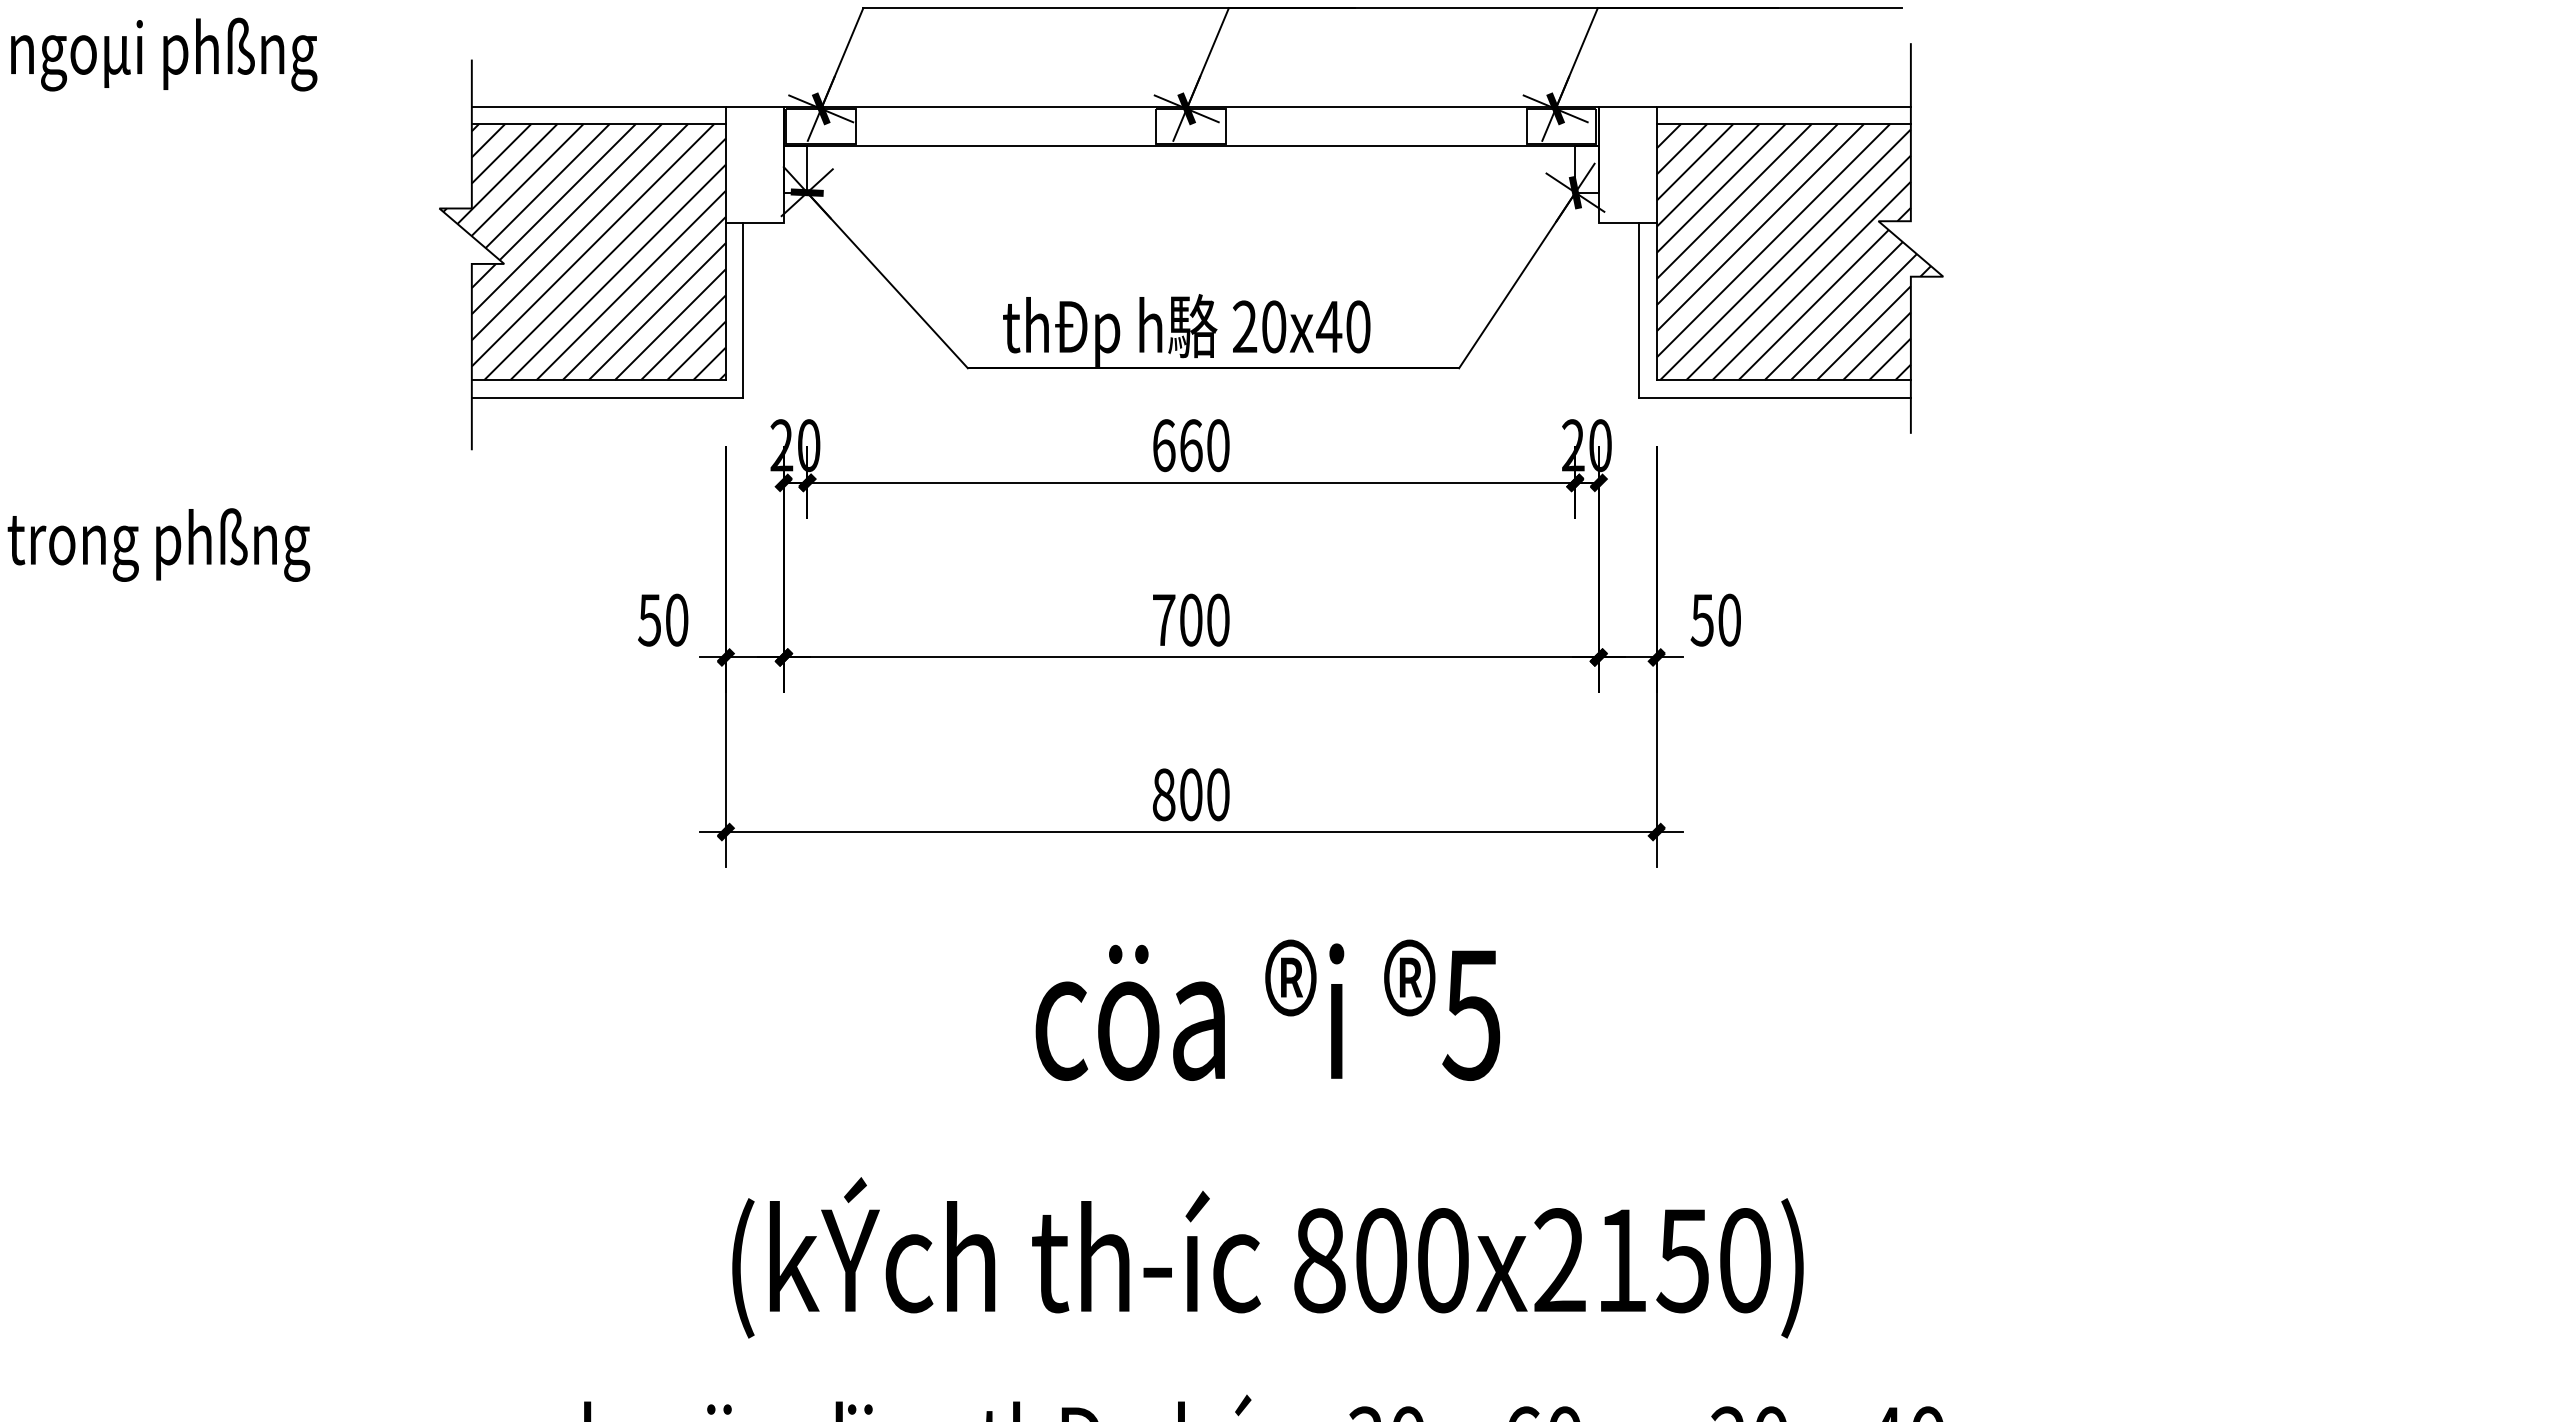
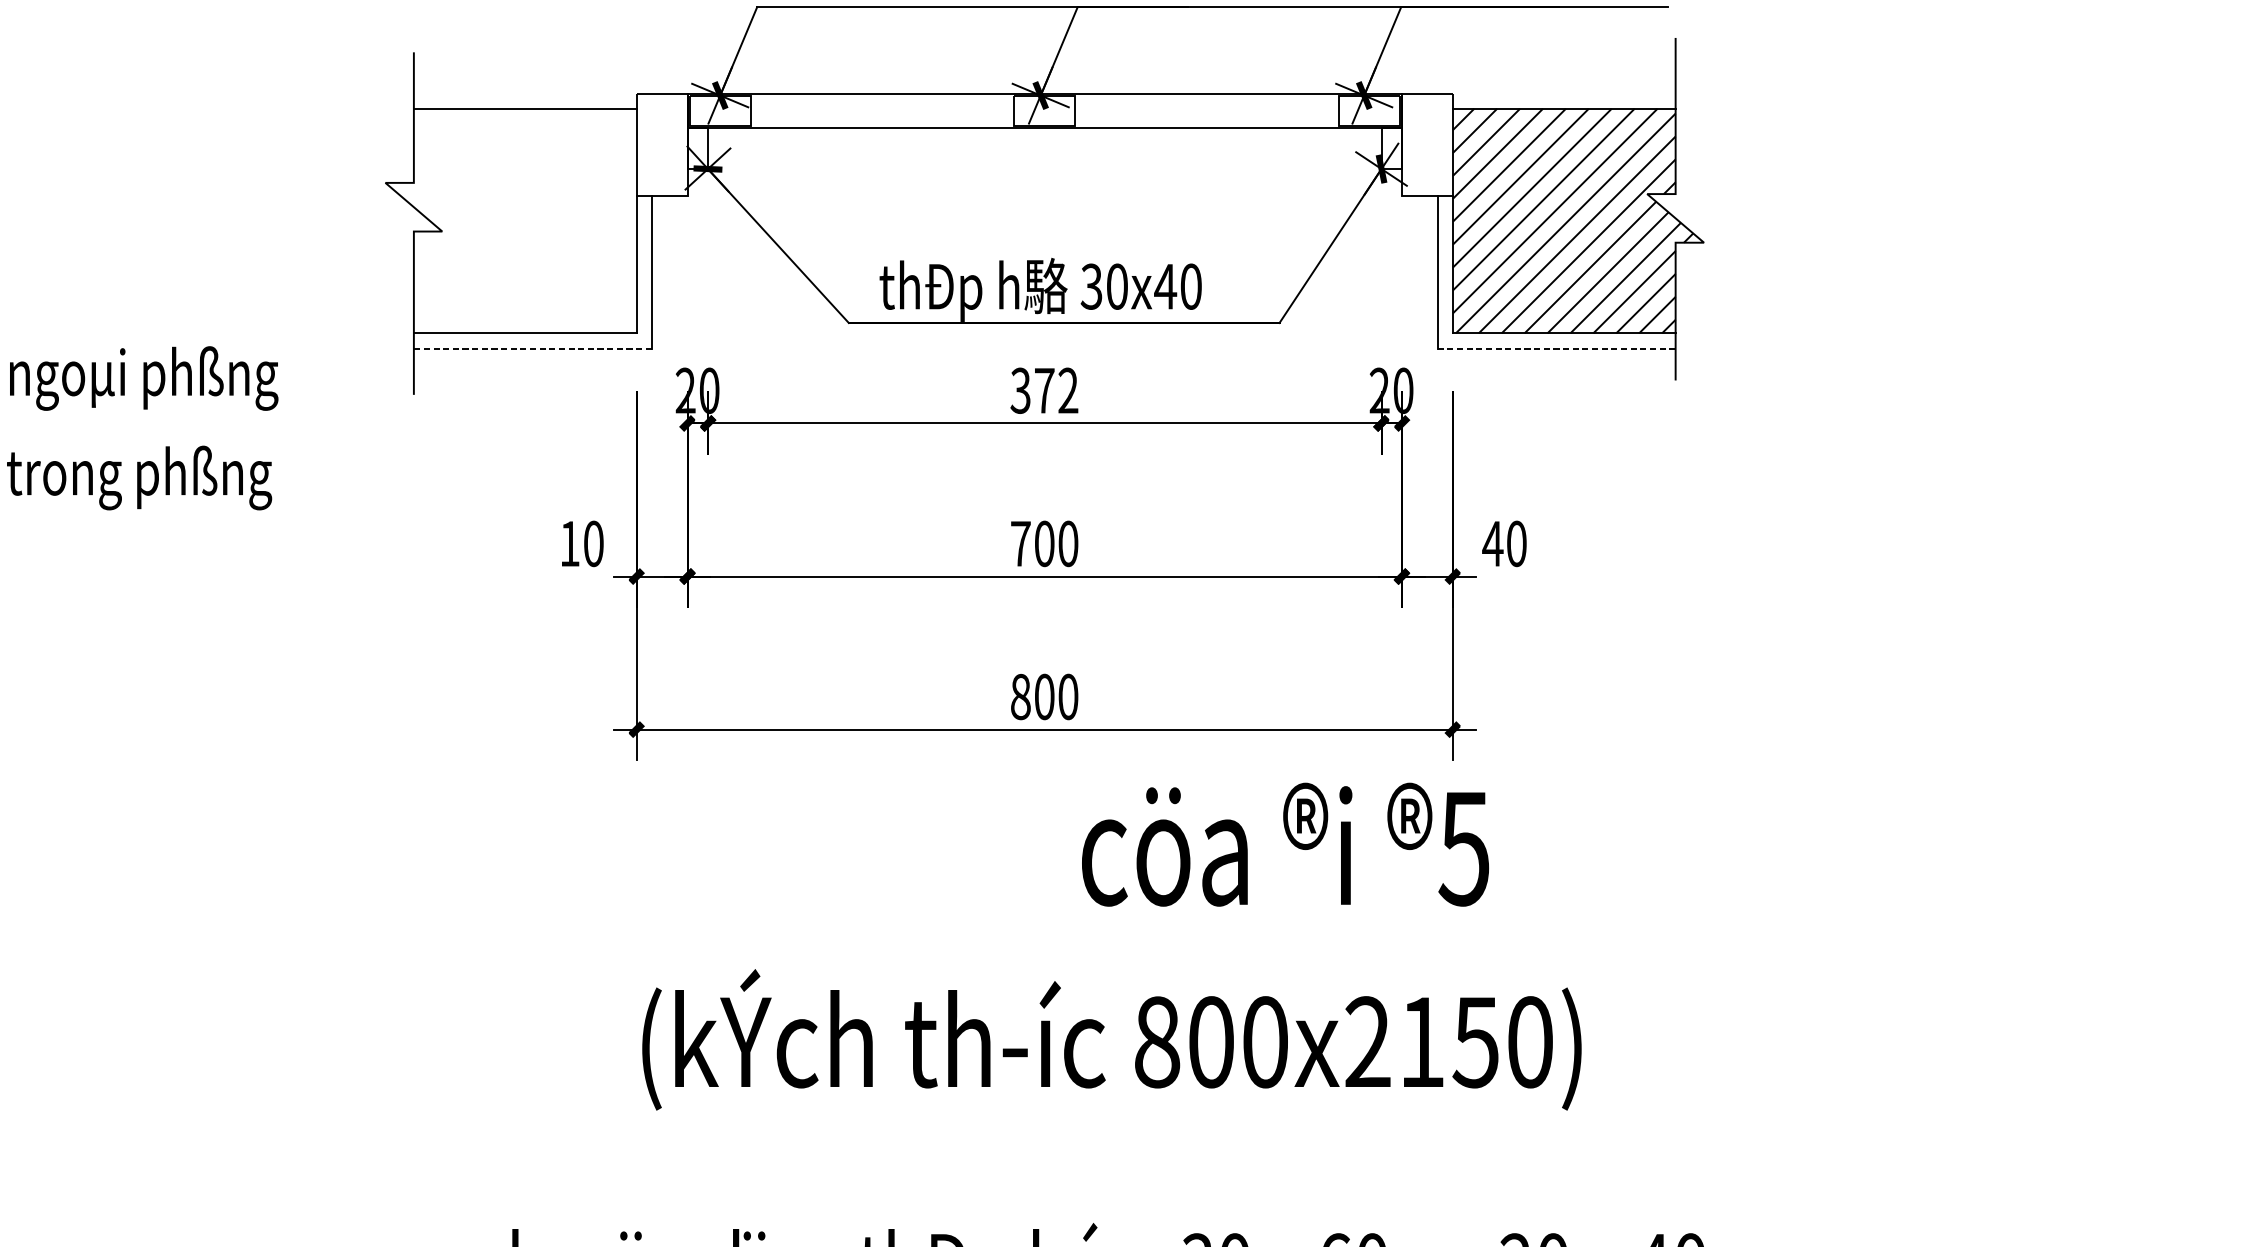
text: (164, 54) -> (144, 378), moved
line: (598, 106) -> (524, 93), removed
line: (1783, 106) -> (1563, 93), removed
hatch: (584, 252) -> (512, 221), removed
text: (1244, 327) -> (1091, 287), 20x40 -> 30x40
line: (607, 397) -> (532, 348), solid -> dashed
line: (1775, 397) -> (1556, 348), solid -> dashed
text: (1190, 445) -> (1044, 390), 660 -> 372
text: (649, 620) -> (569, 544), 50 -> 10
text: (1702, 620) -> (1492, 544), 50 -> 40
text: (1267, 1009) -> (1285, 844), moved
text: (1267, 1257) -> (1111, 1039), moved

